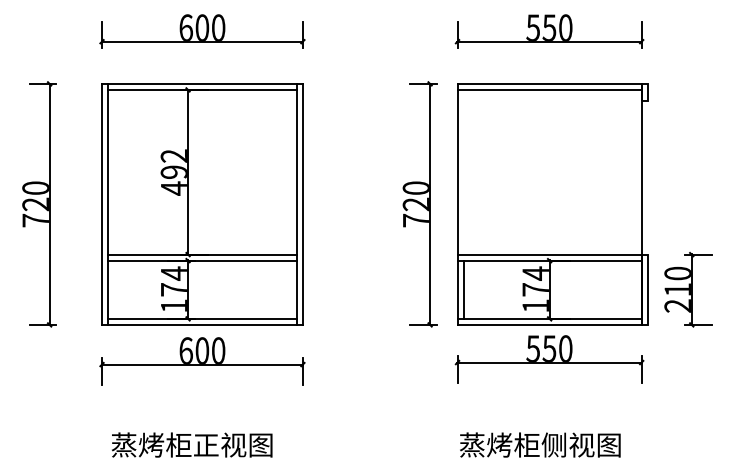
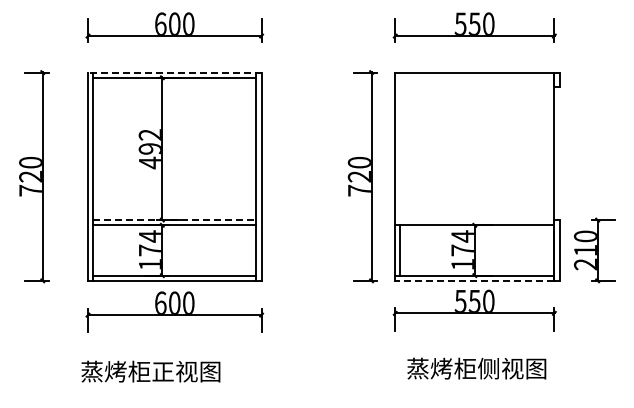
line: (202, 83) -> (174, 72), solid -> dashed
line: (549, 89) -> (474, 77), removed
line: (202, 255) -> (174, 220), solid -> dashed
line: (549, 255) -> (474, 220), removed
line: (549, 324) -> (474, 280), solid -> dashed
text: (191, 444) -> (150, 371), moved
text: (540, 444) -> (476, 368), moved

